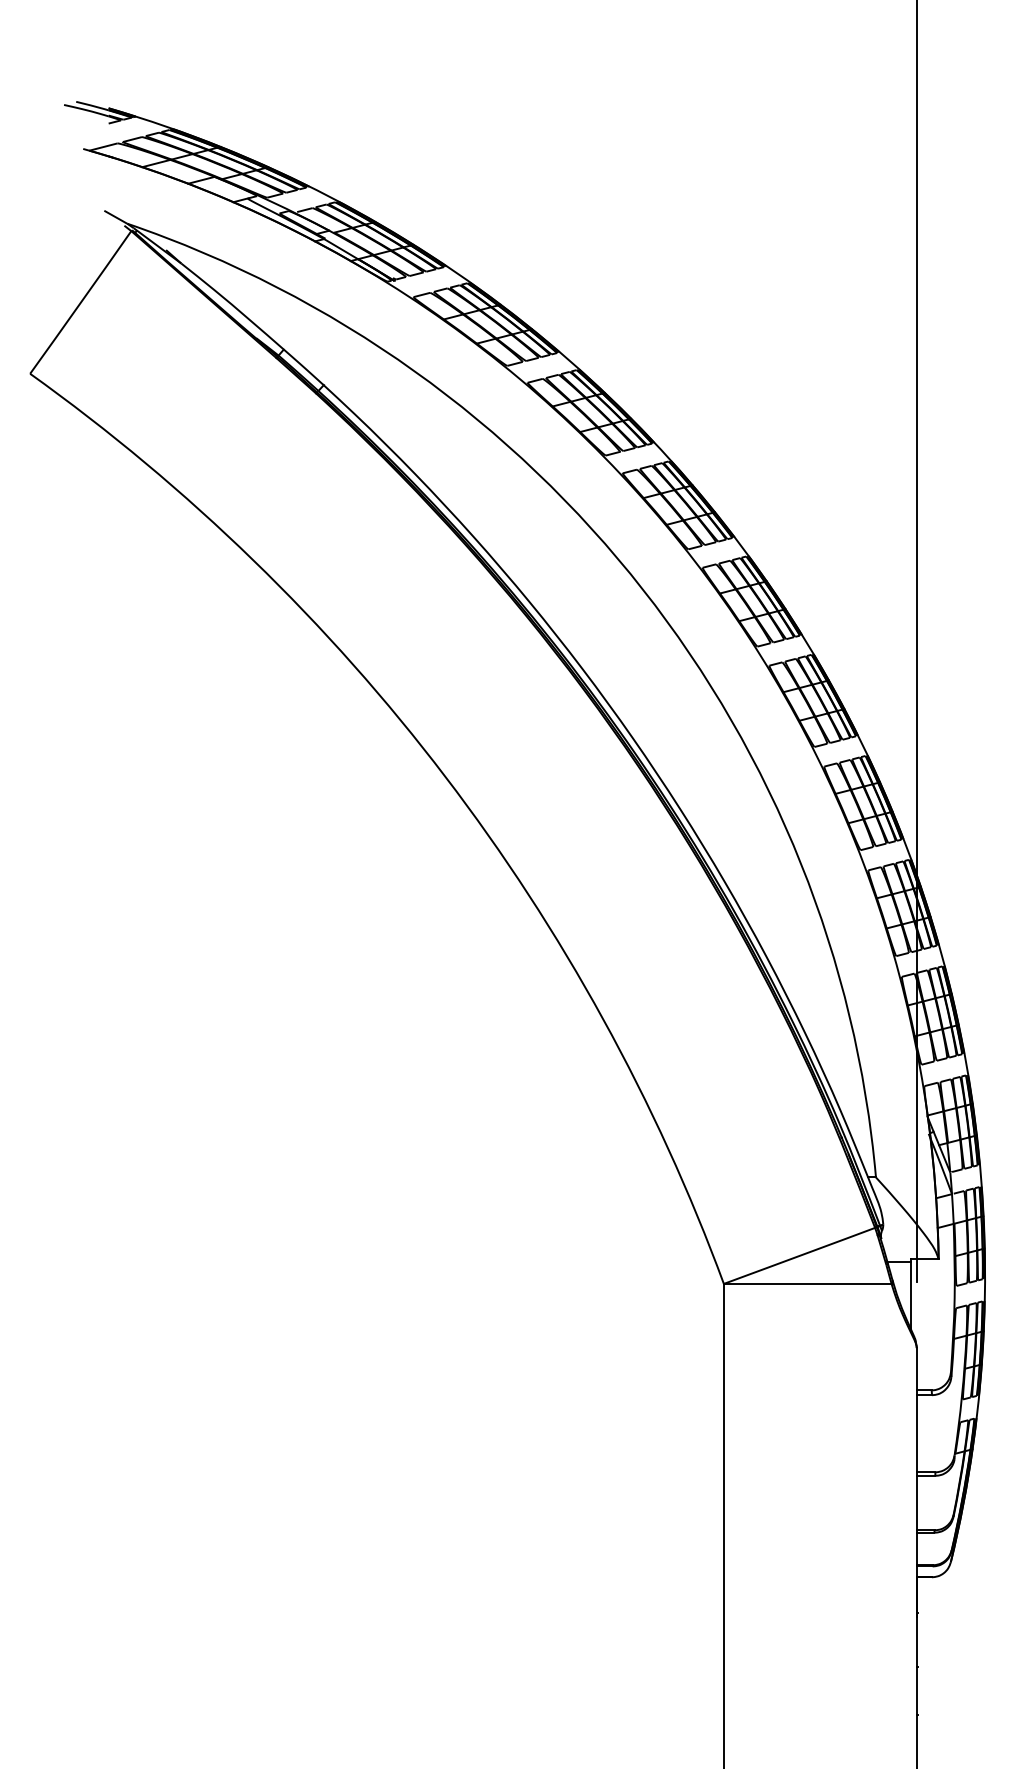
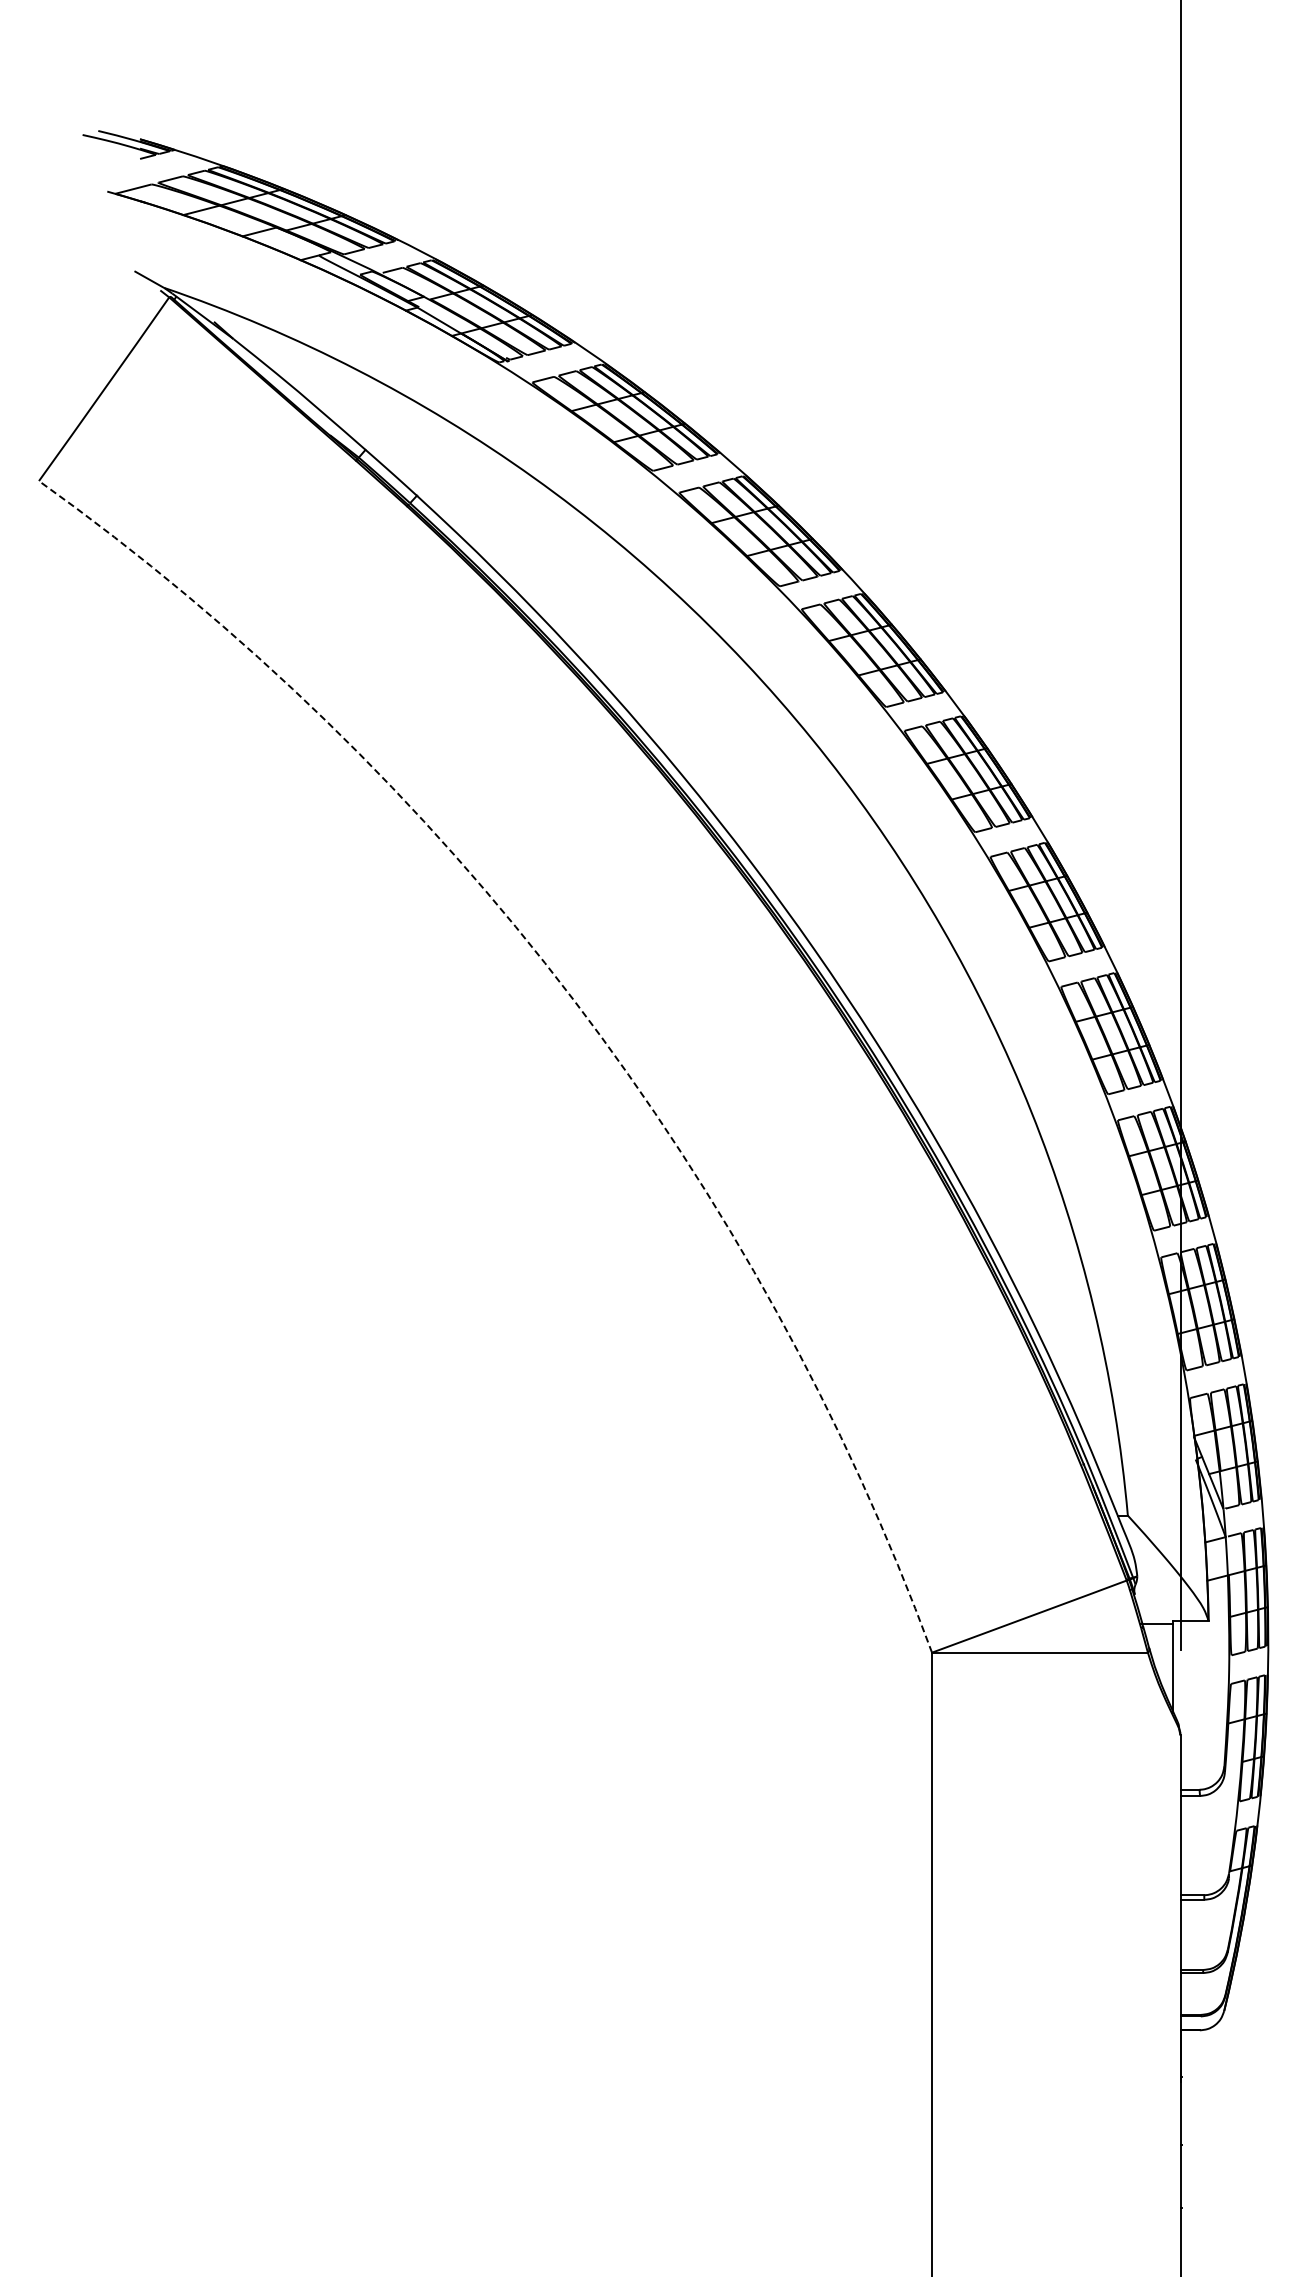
arc: (445, 776) -> (573, 999), solid -> dashed

